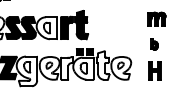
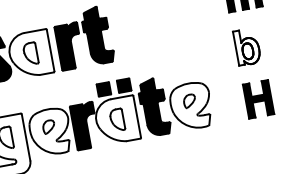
part: (154, 44) -> (248, 47), size x1.67
fill: (102, 65) -> (153, 107), added
fill: (67, 68) -> (85, 125), added

